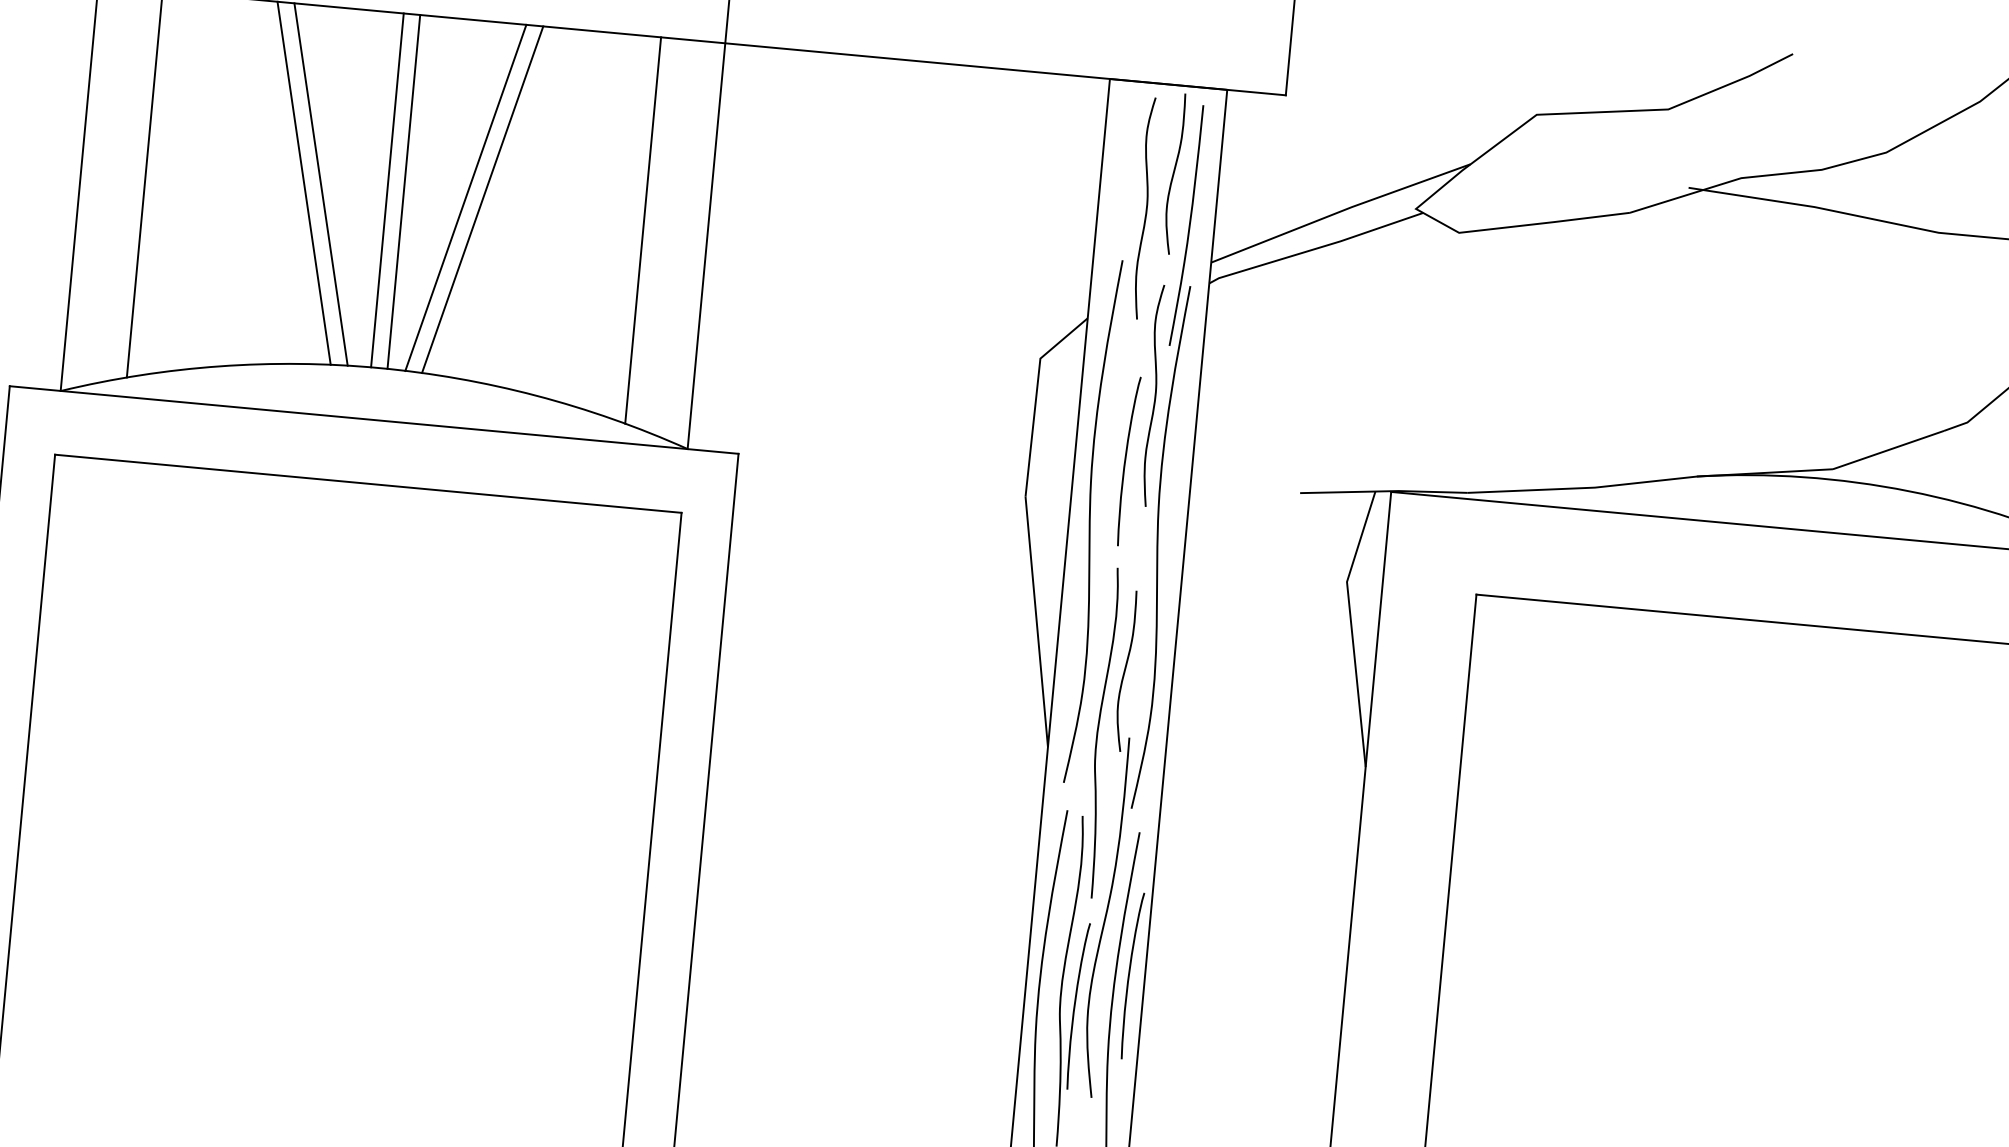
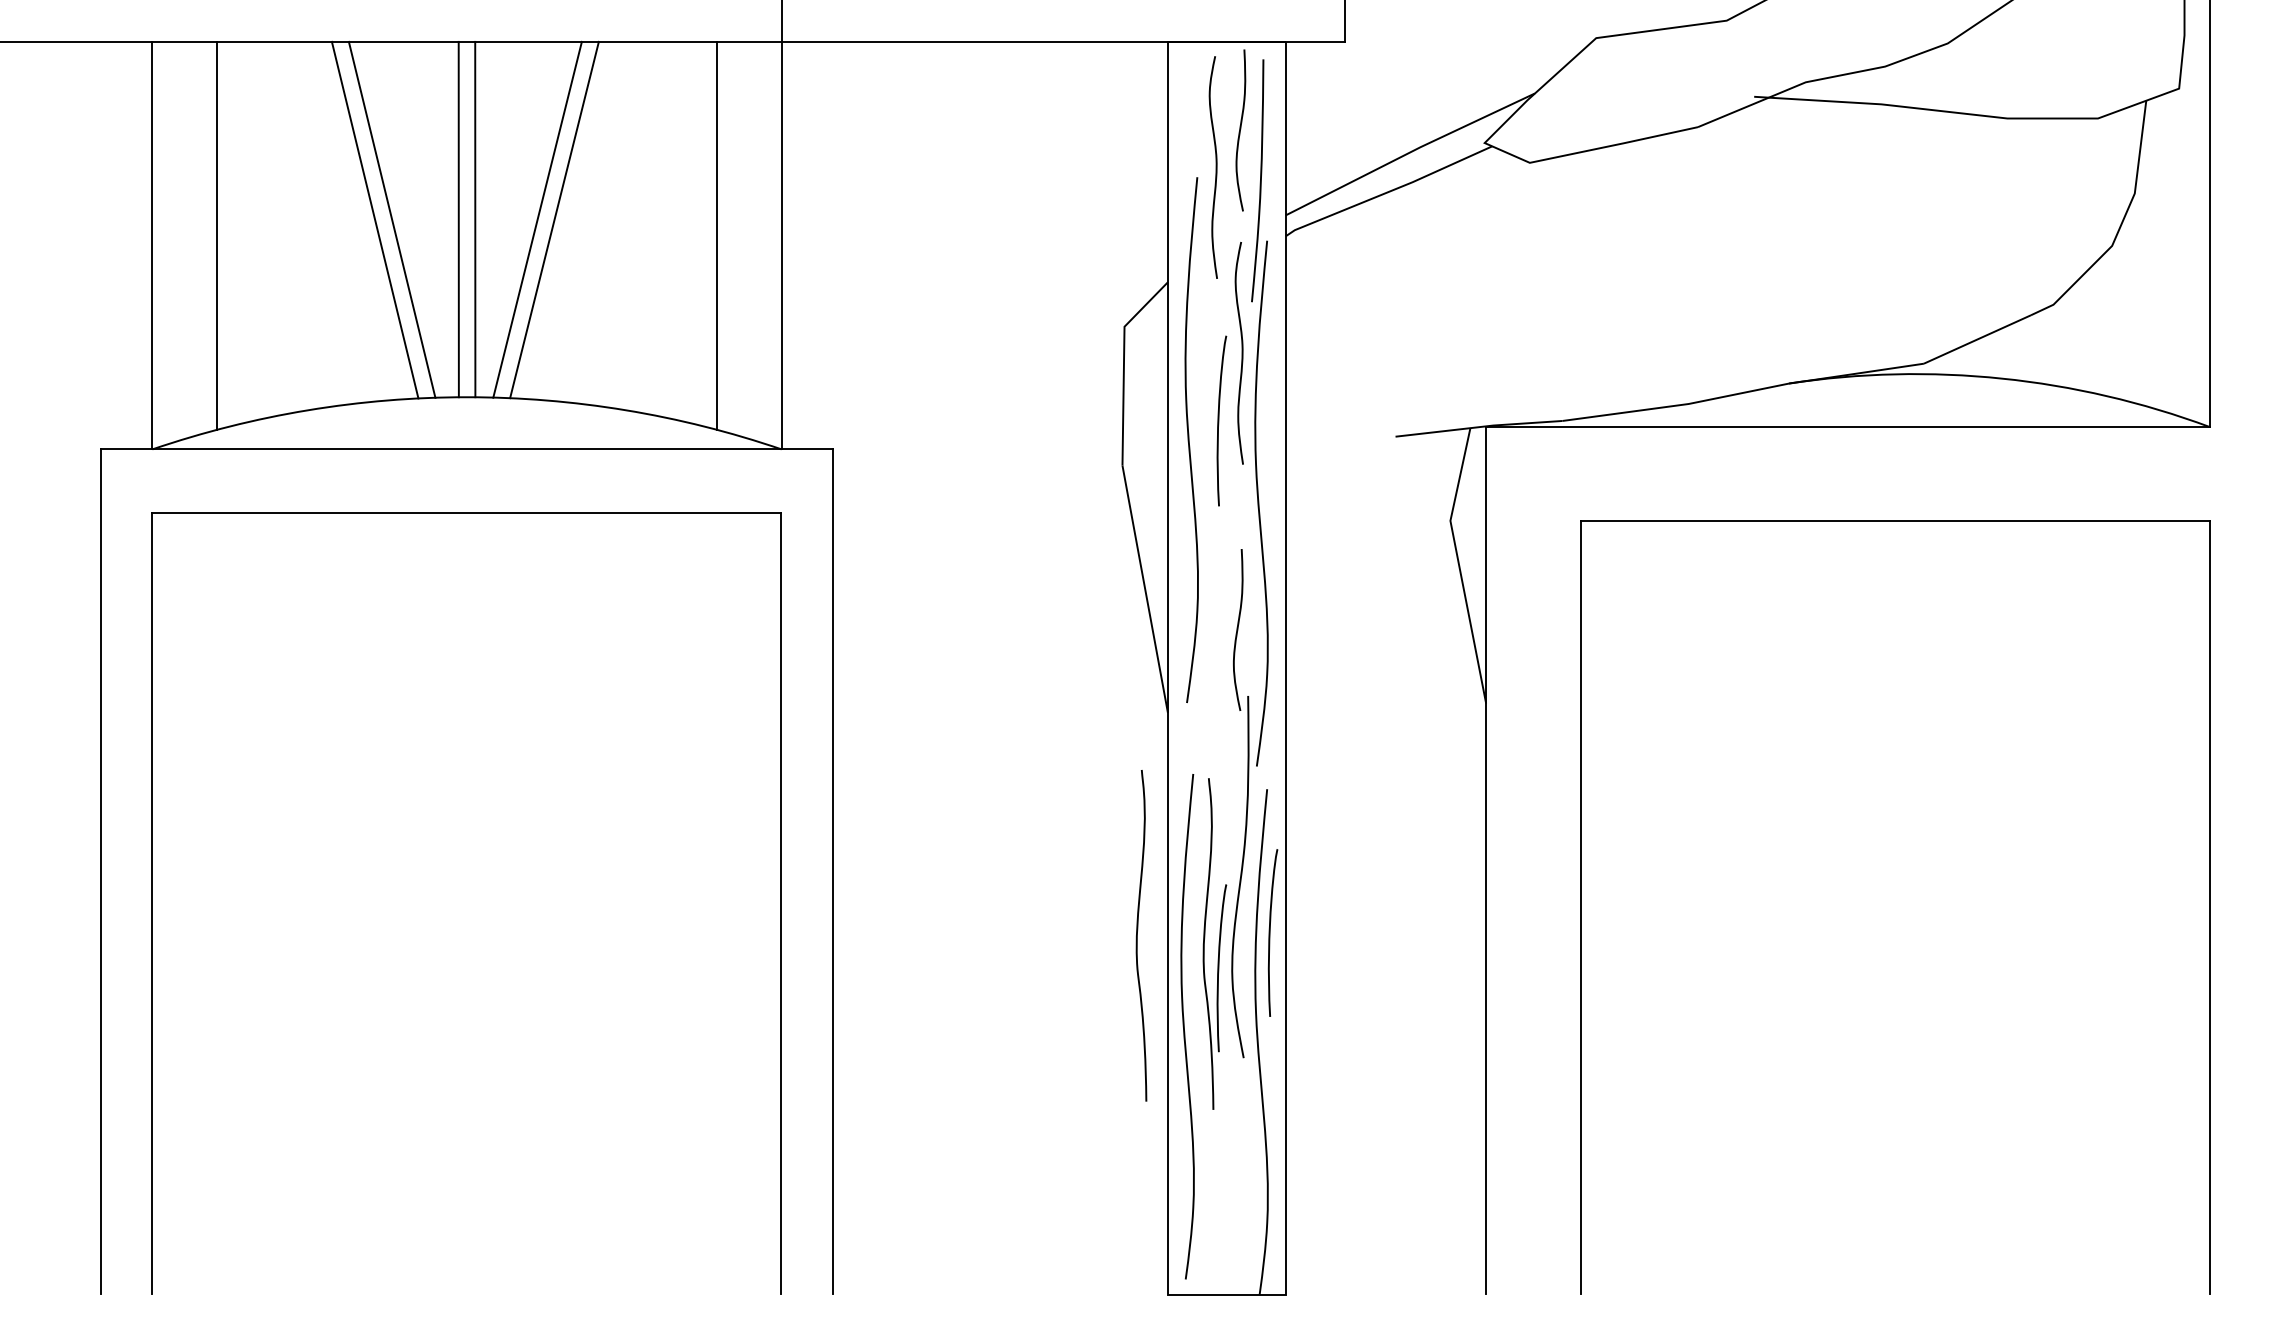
curve: (1090, 520) -> (1189, 439), moved
curve: (1098, 732) -> (1137, 935), moved

